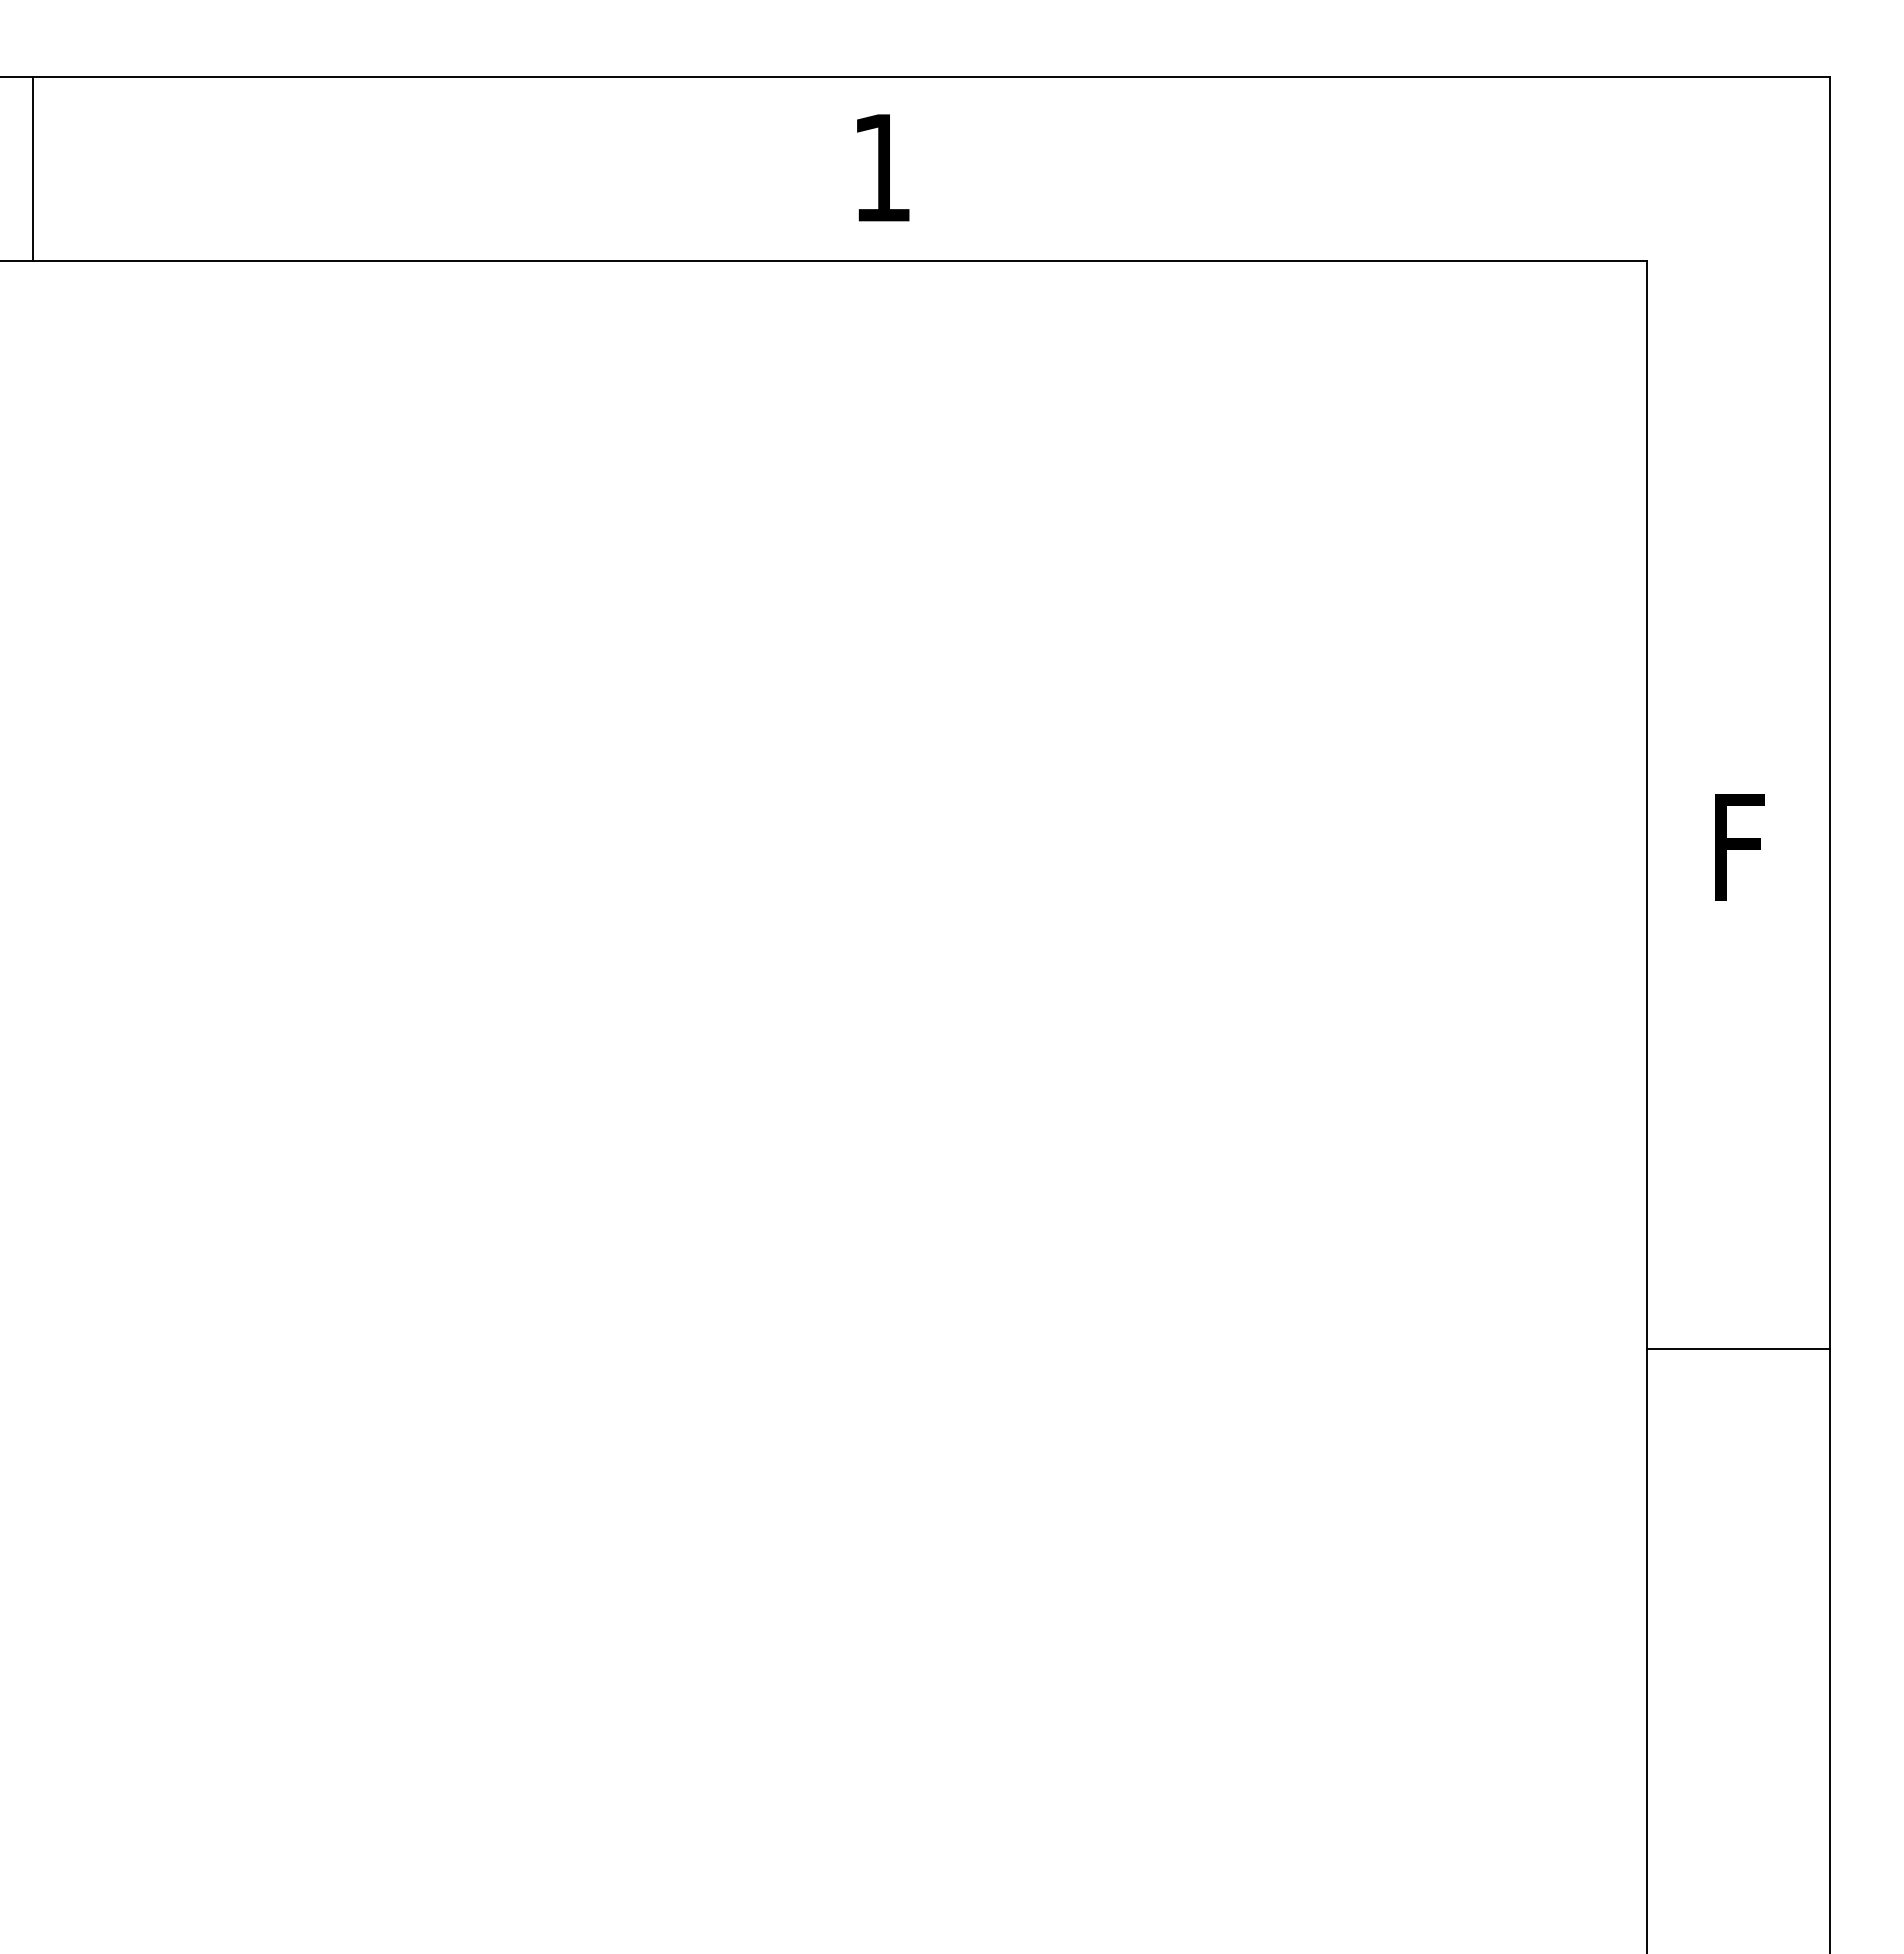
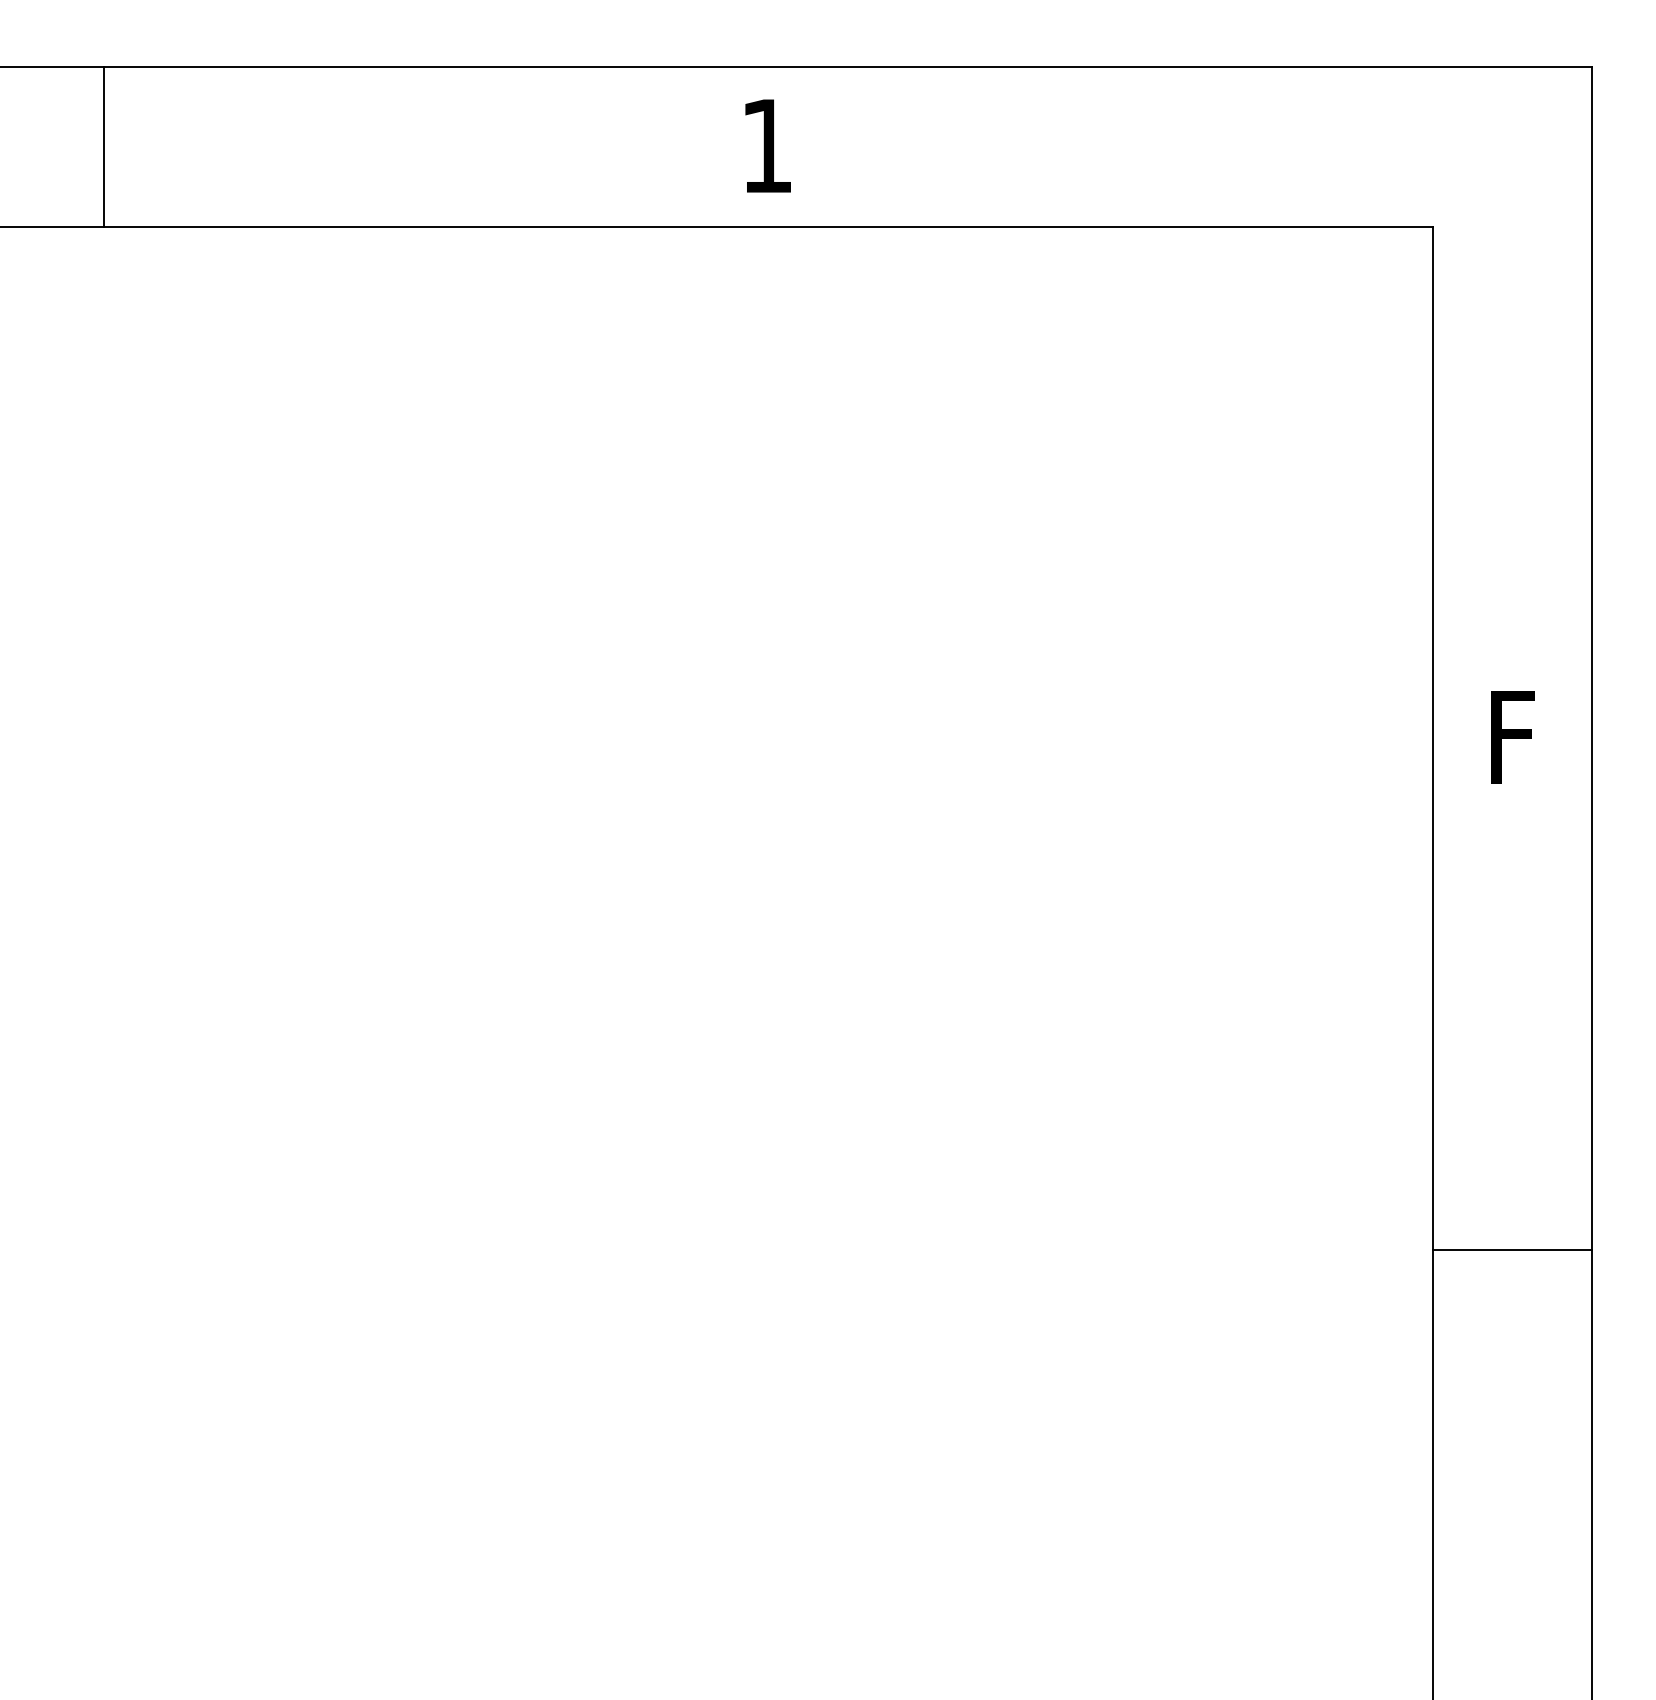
line: (32, 168) -> (103, 146), moved
line: (1738, 1348) -> (1512, 1249), moved

